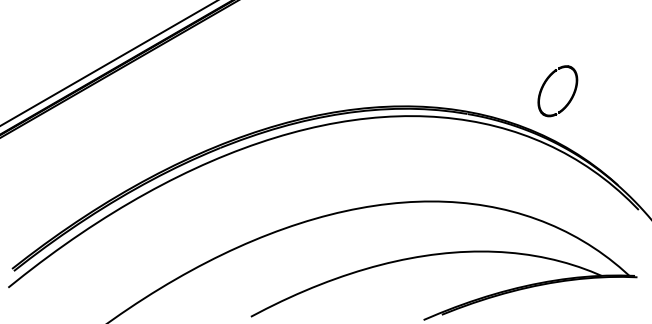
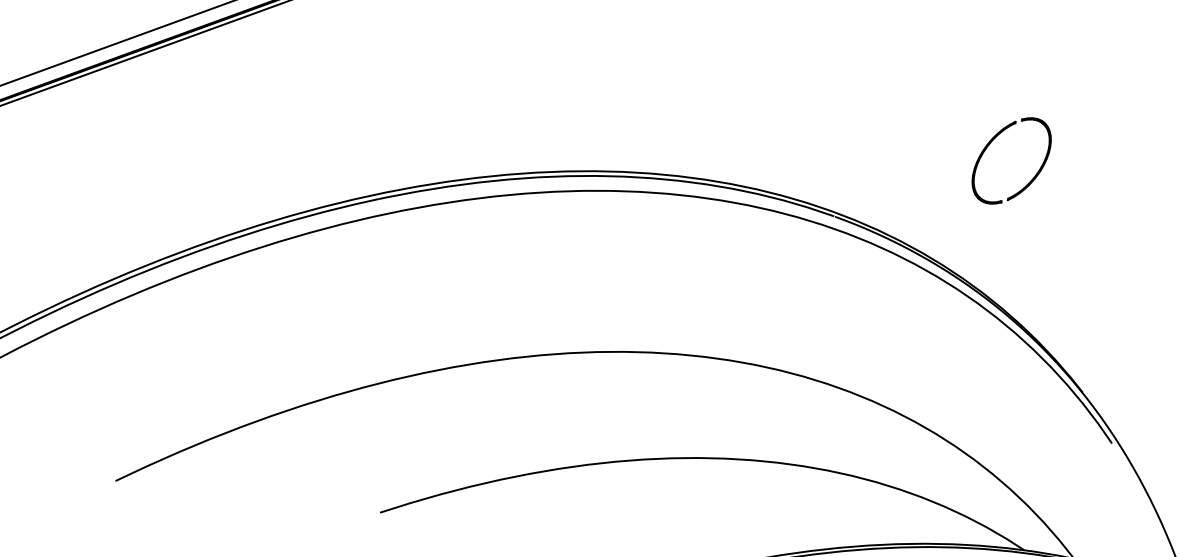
part: (557, 91) -> (1010, 161), moved

